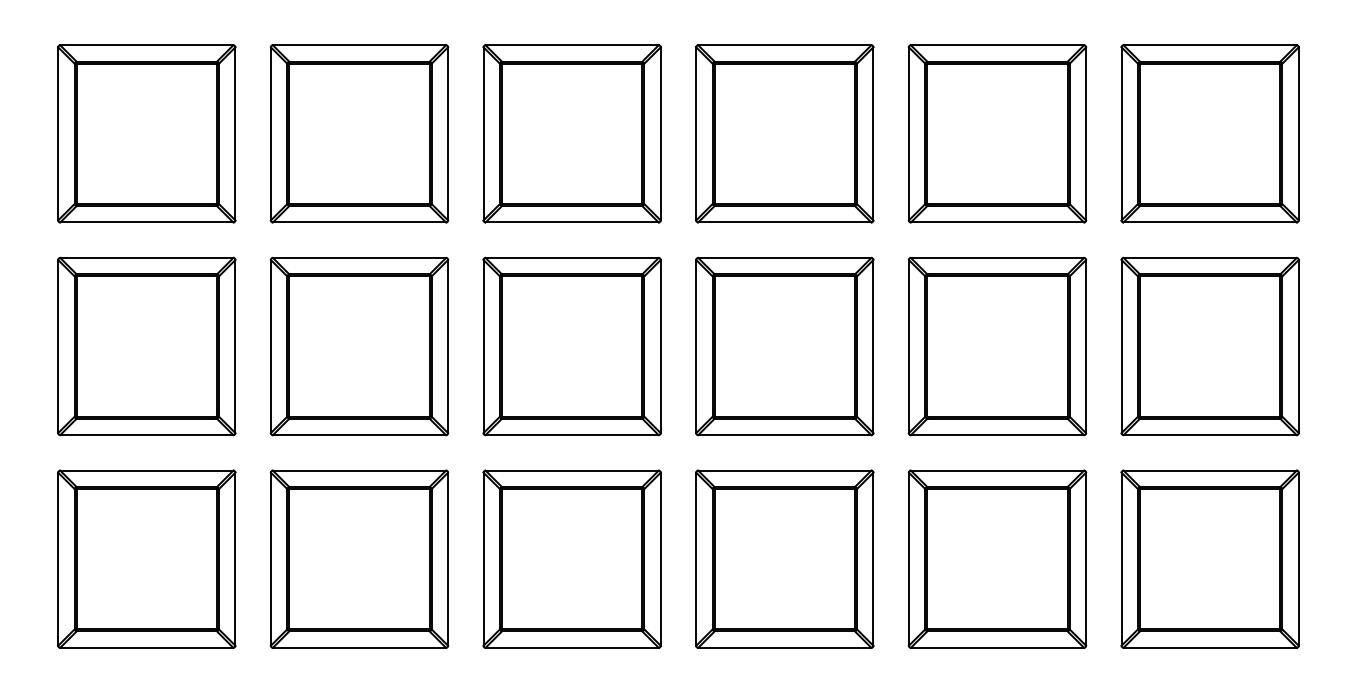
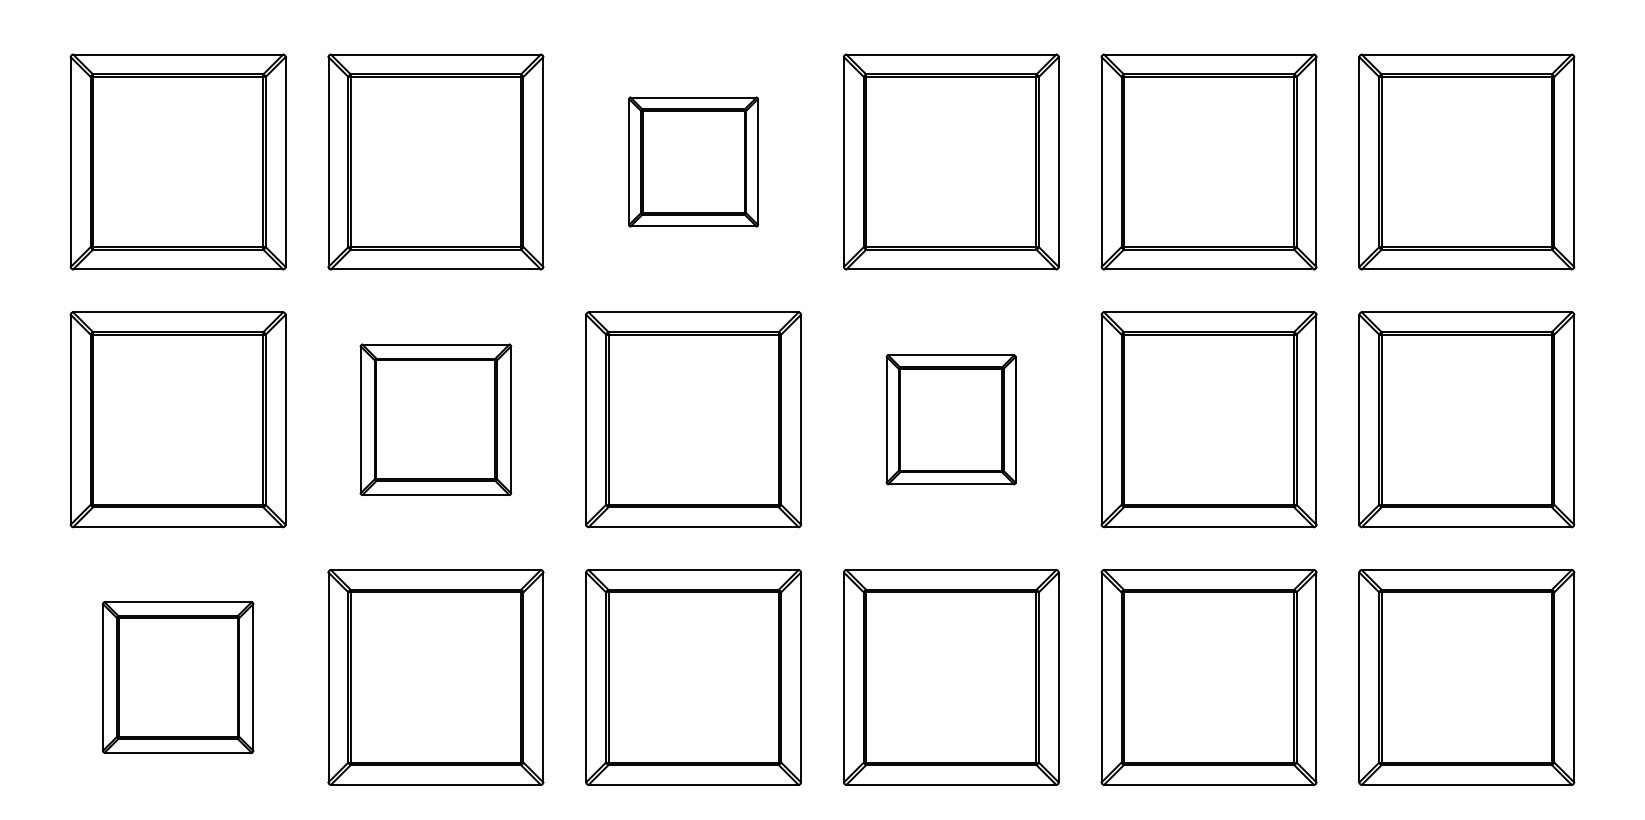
part: (572, 133) -> (693, 161), size x0.6
part: (359, 346) -> (435, 419), size x0.7
part: (784, 346) -> (950, 419), size x0.6
part: (146, 559) -> (177, 677), size x0.7

